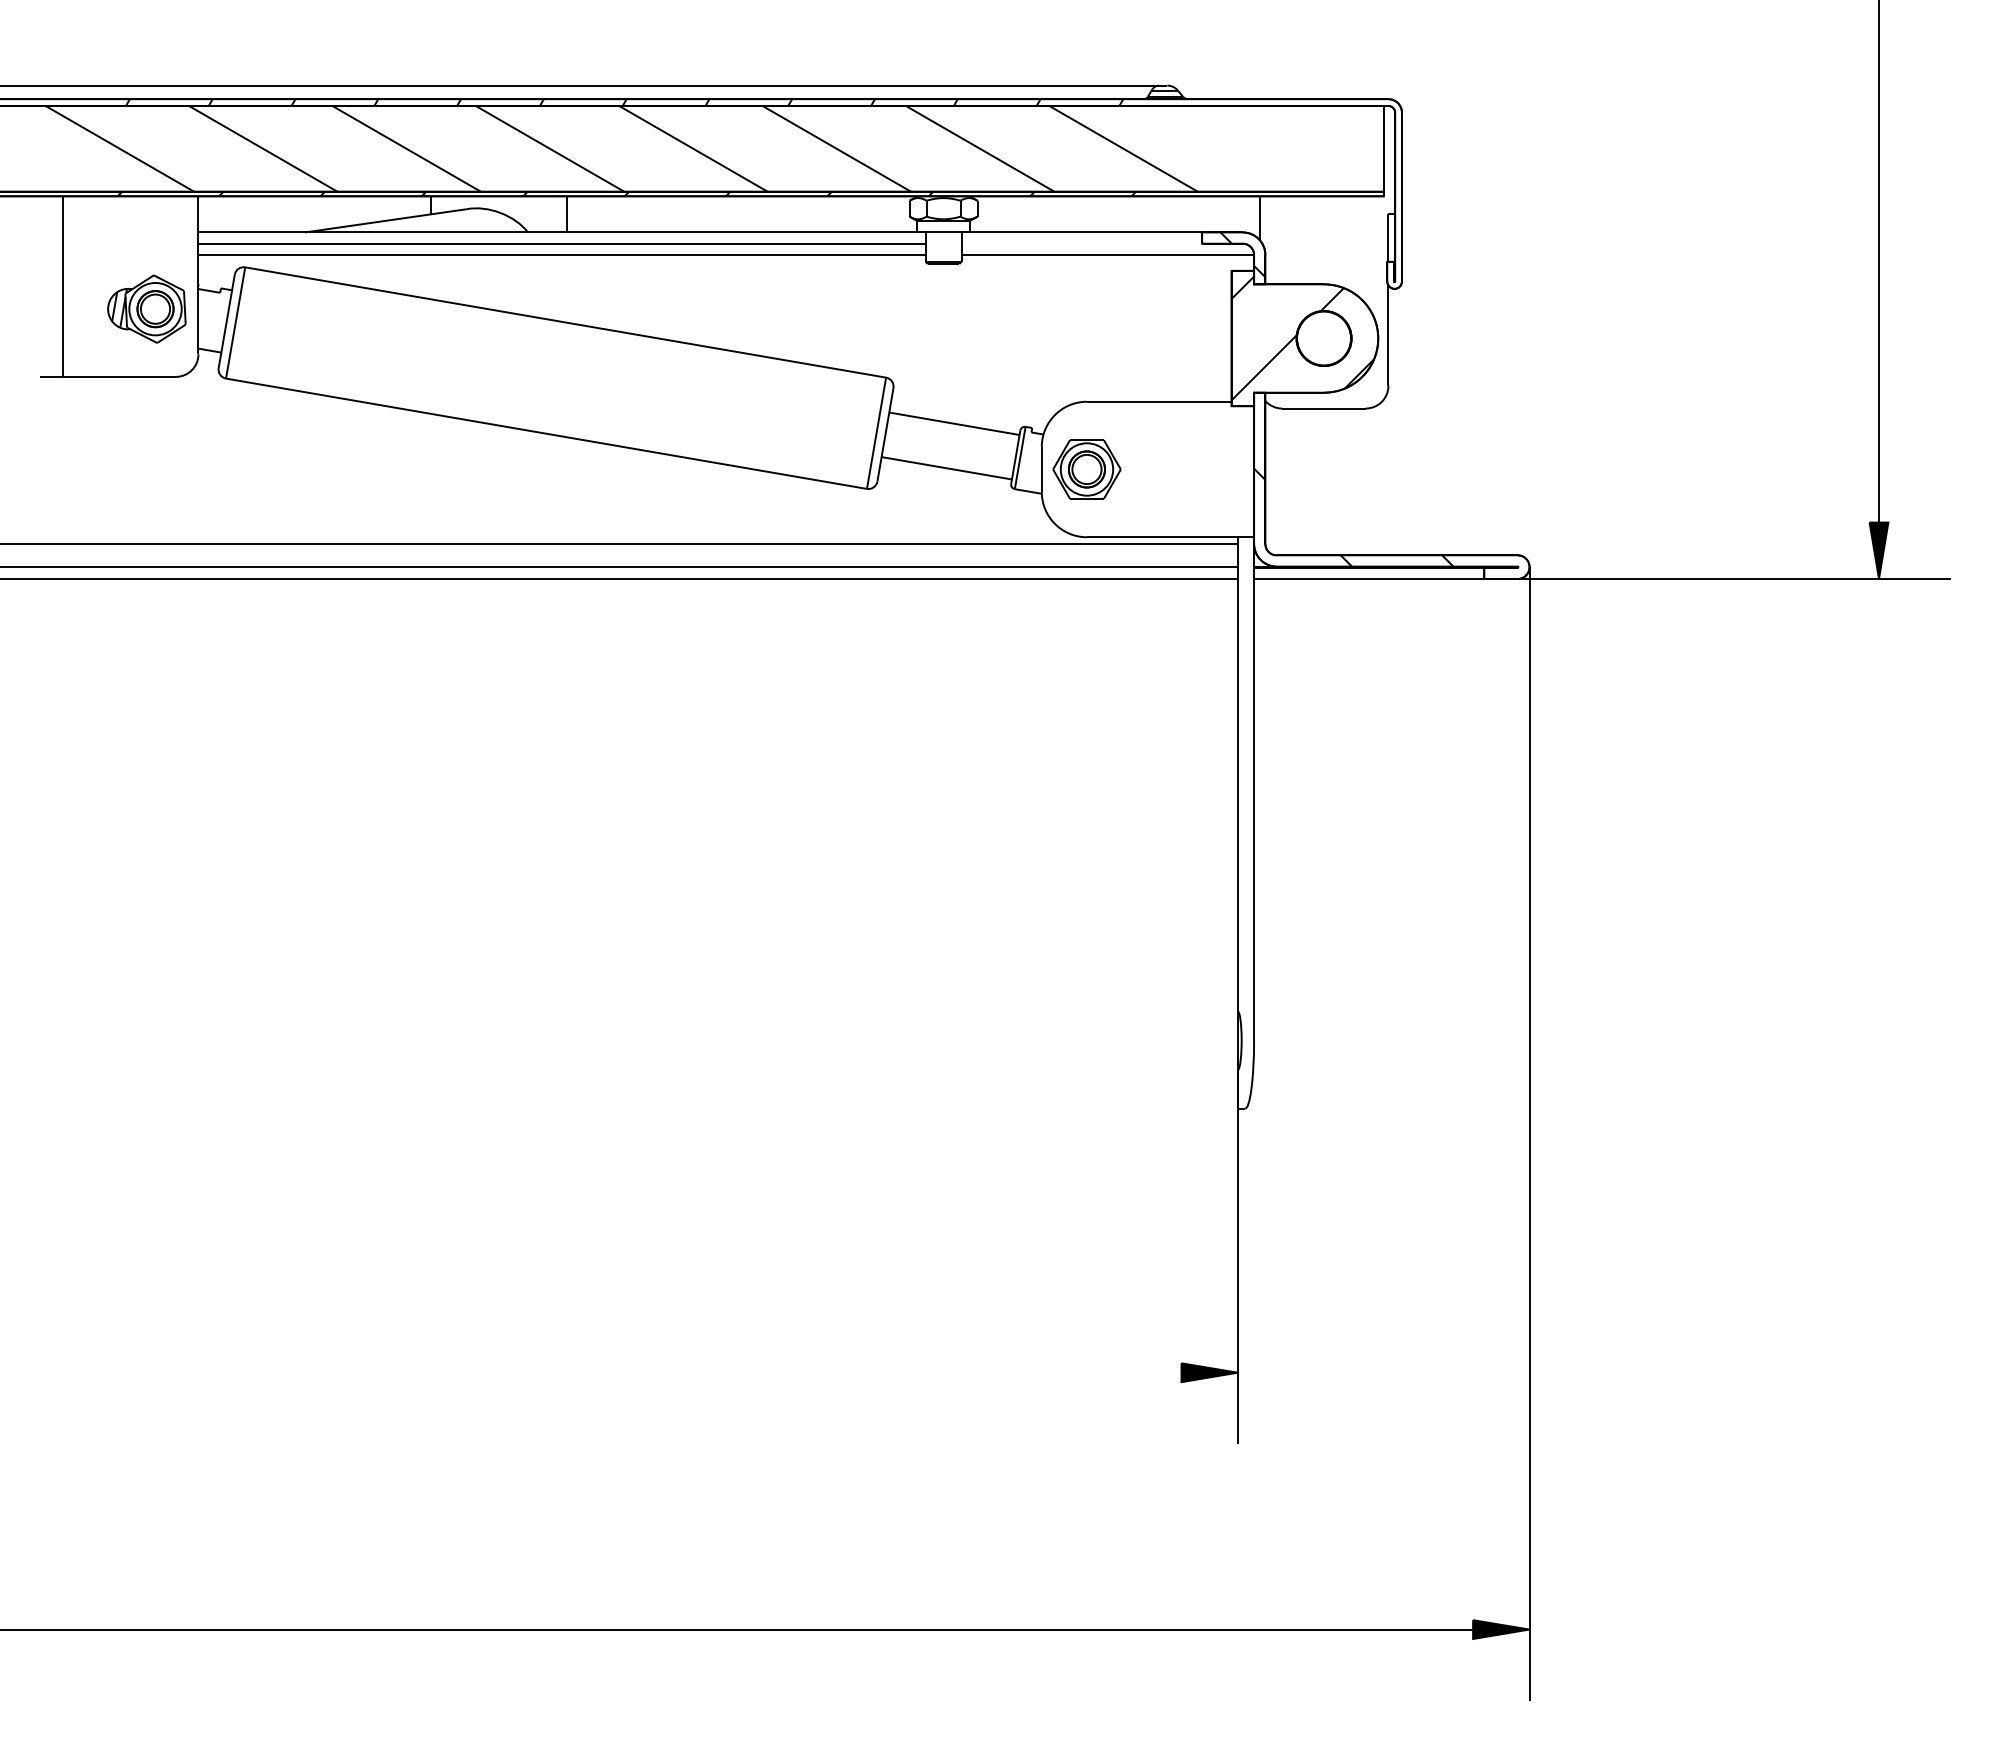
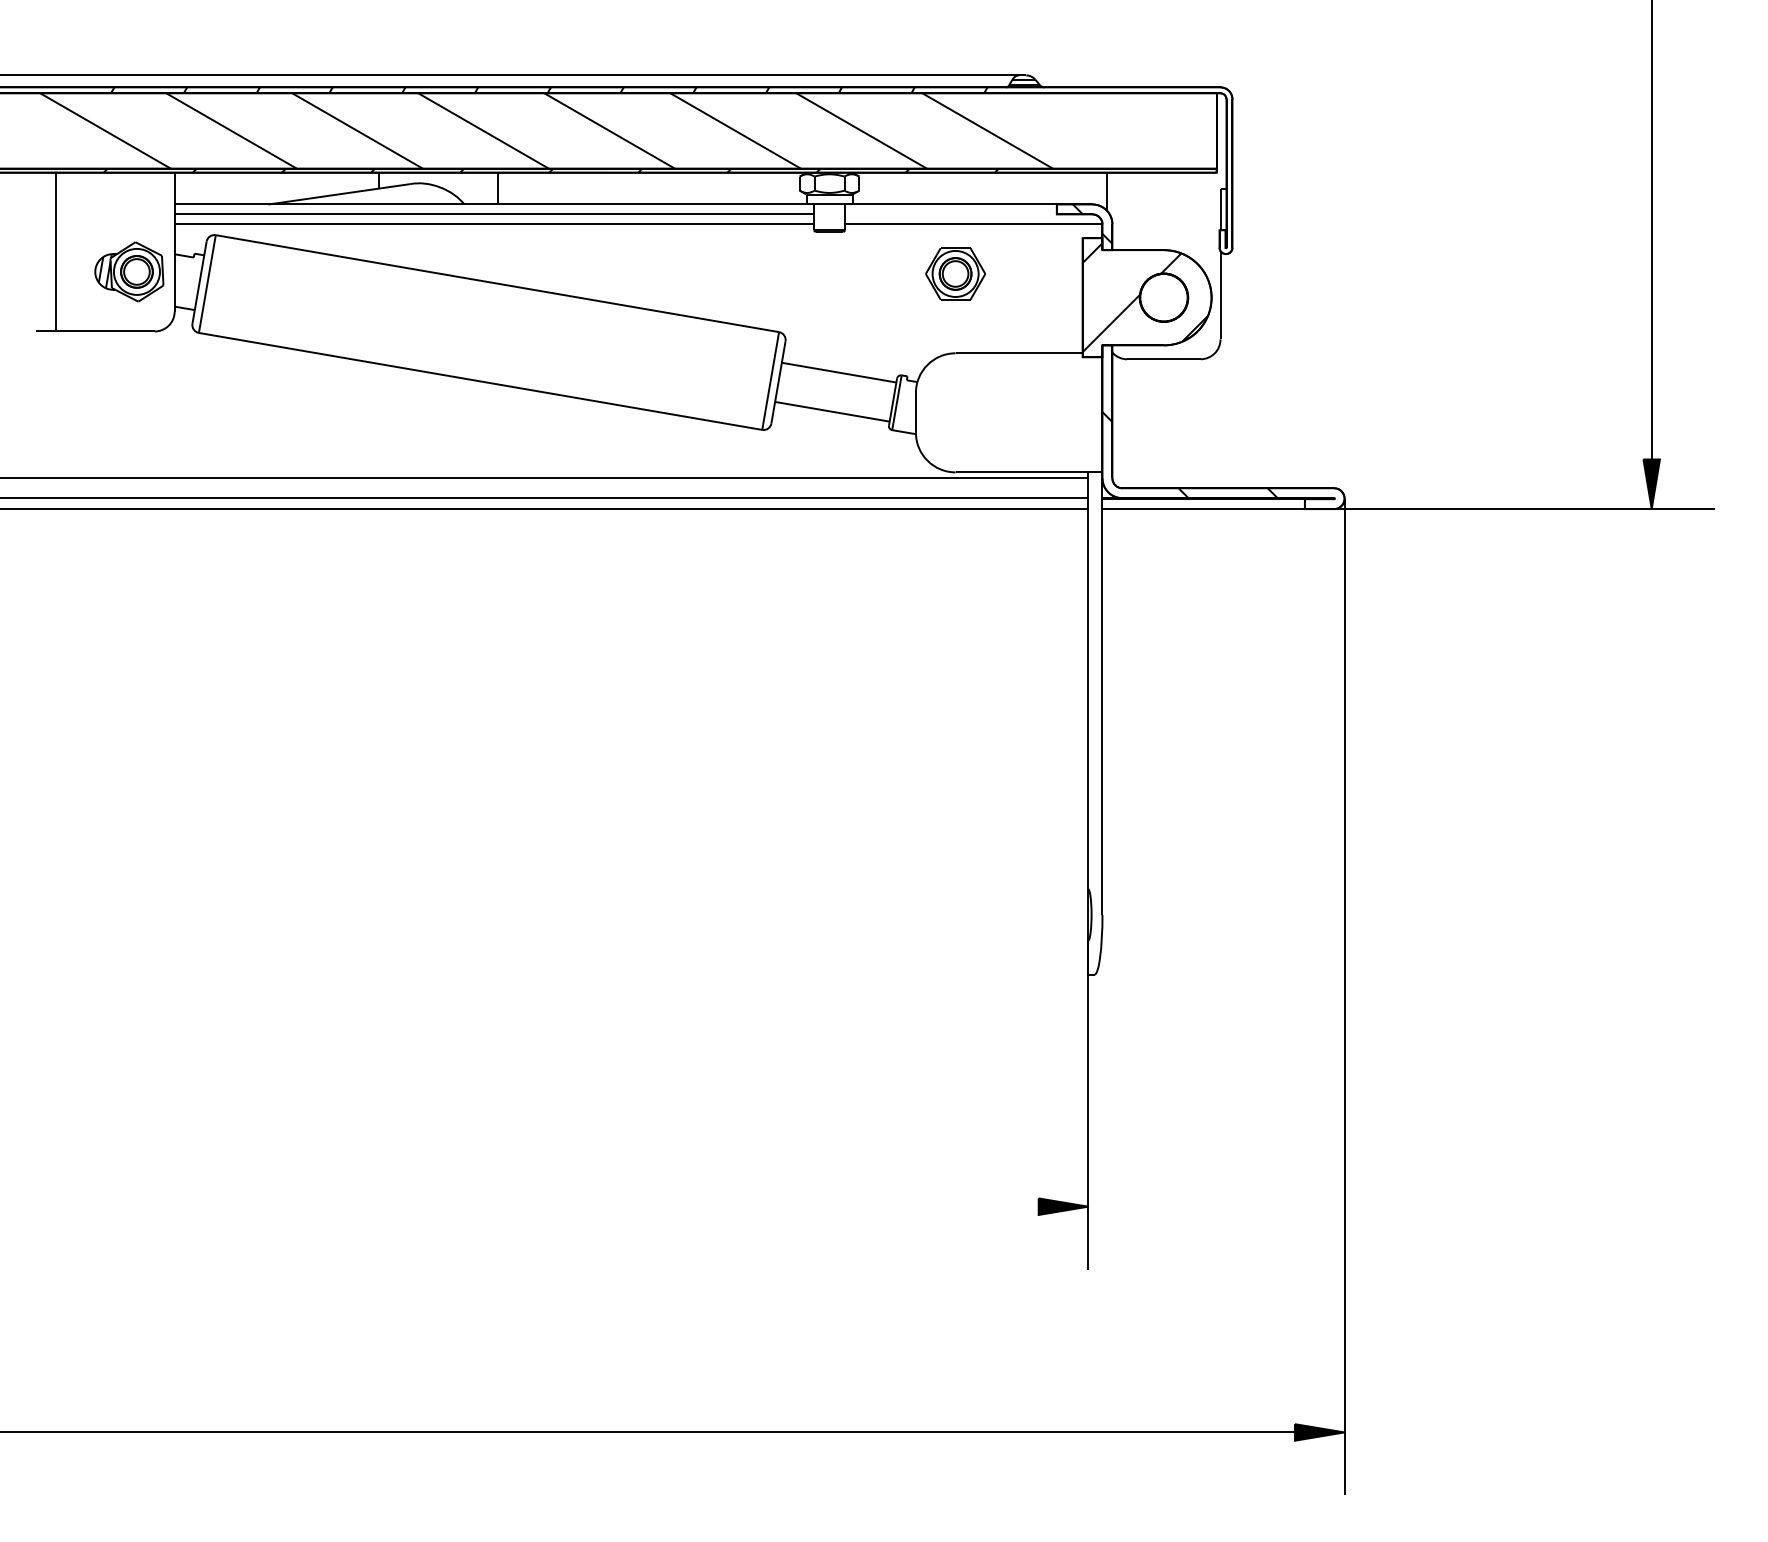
part: (1086, 469) -> (955, 273), moved

